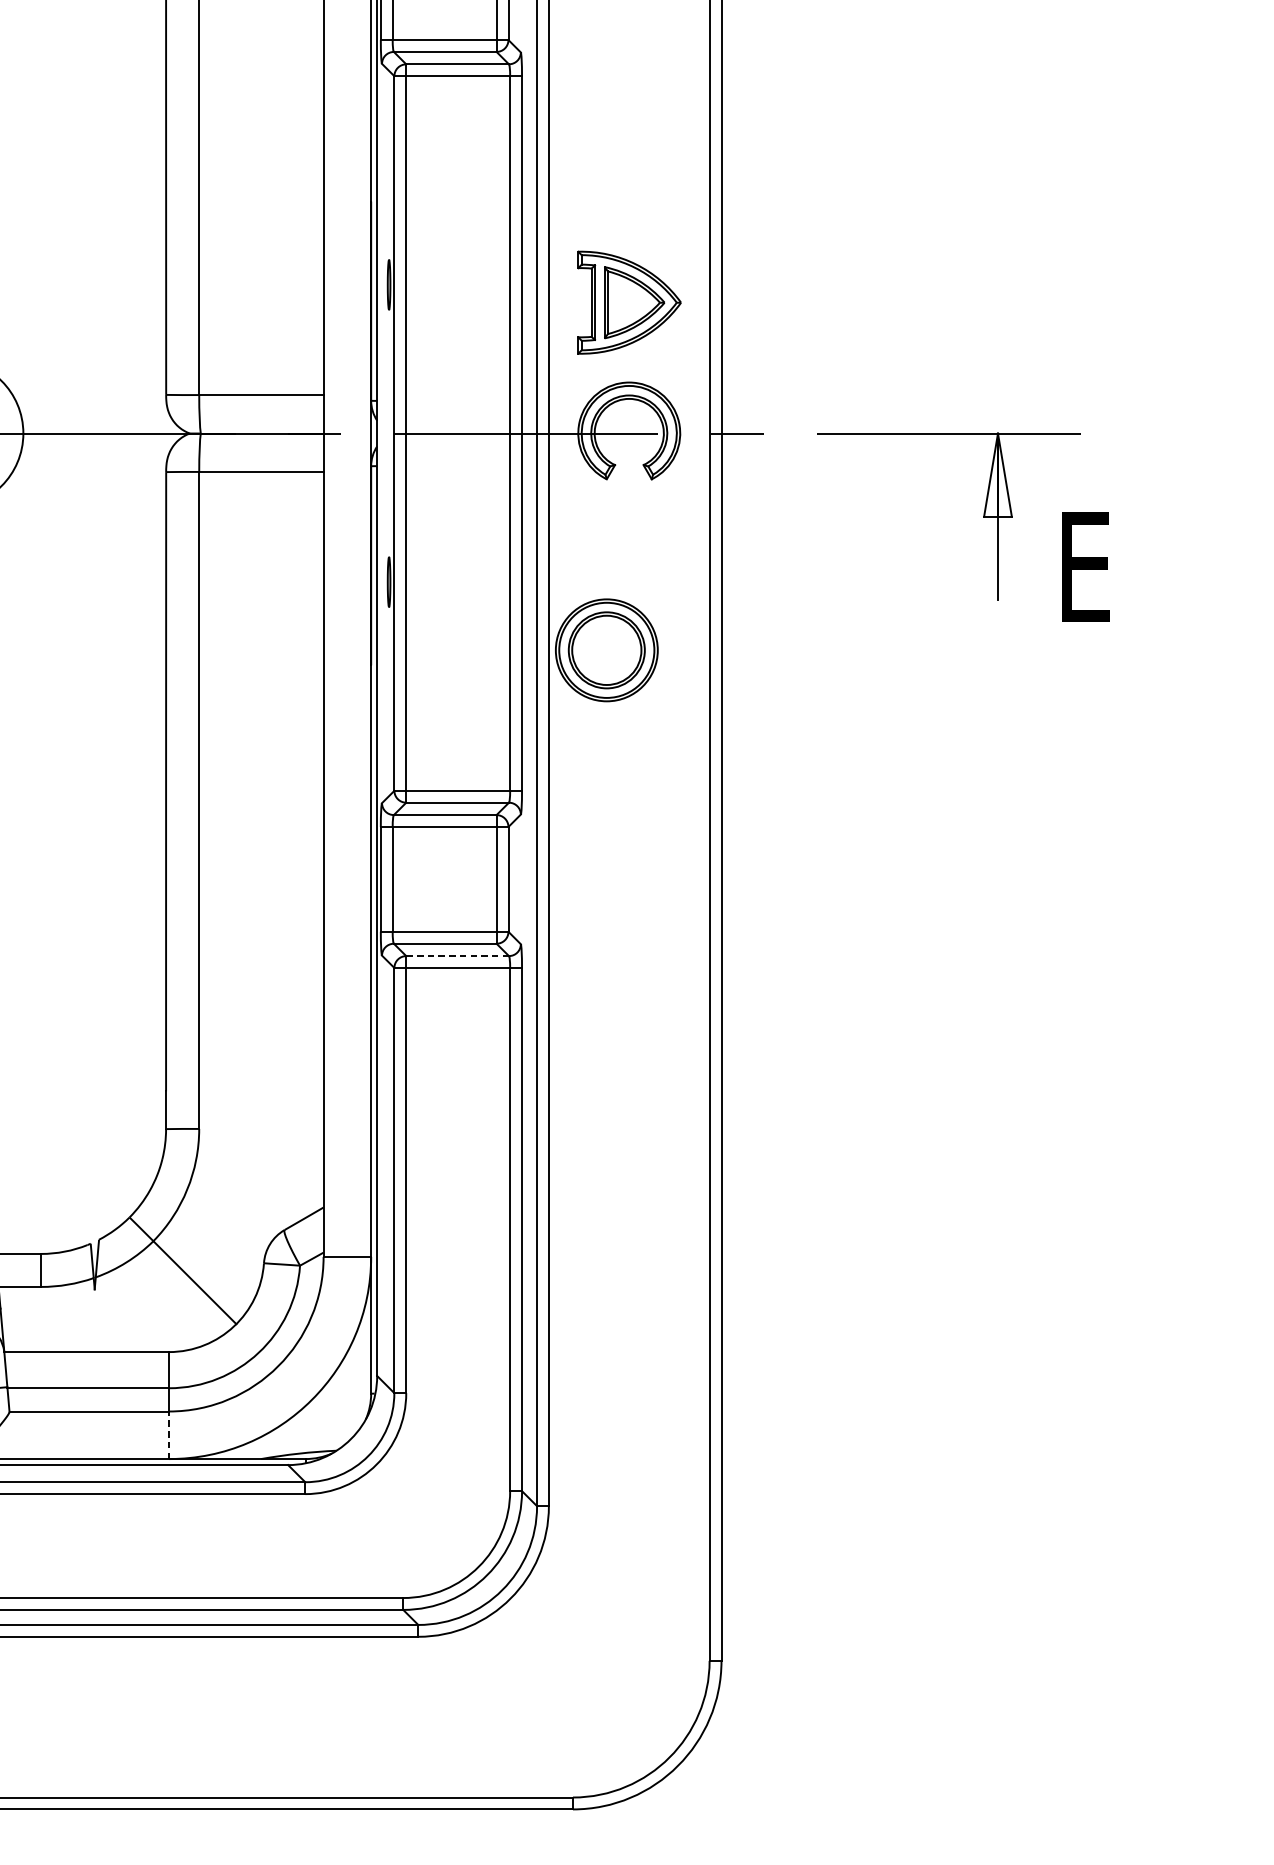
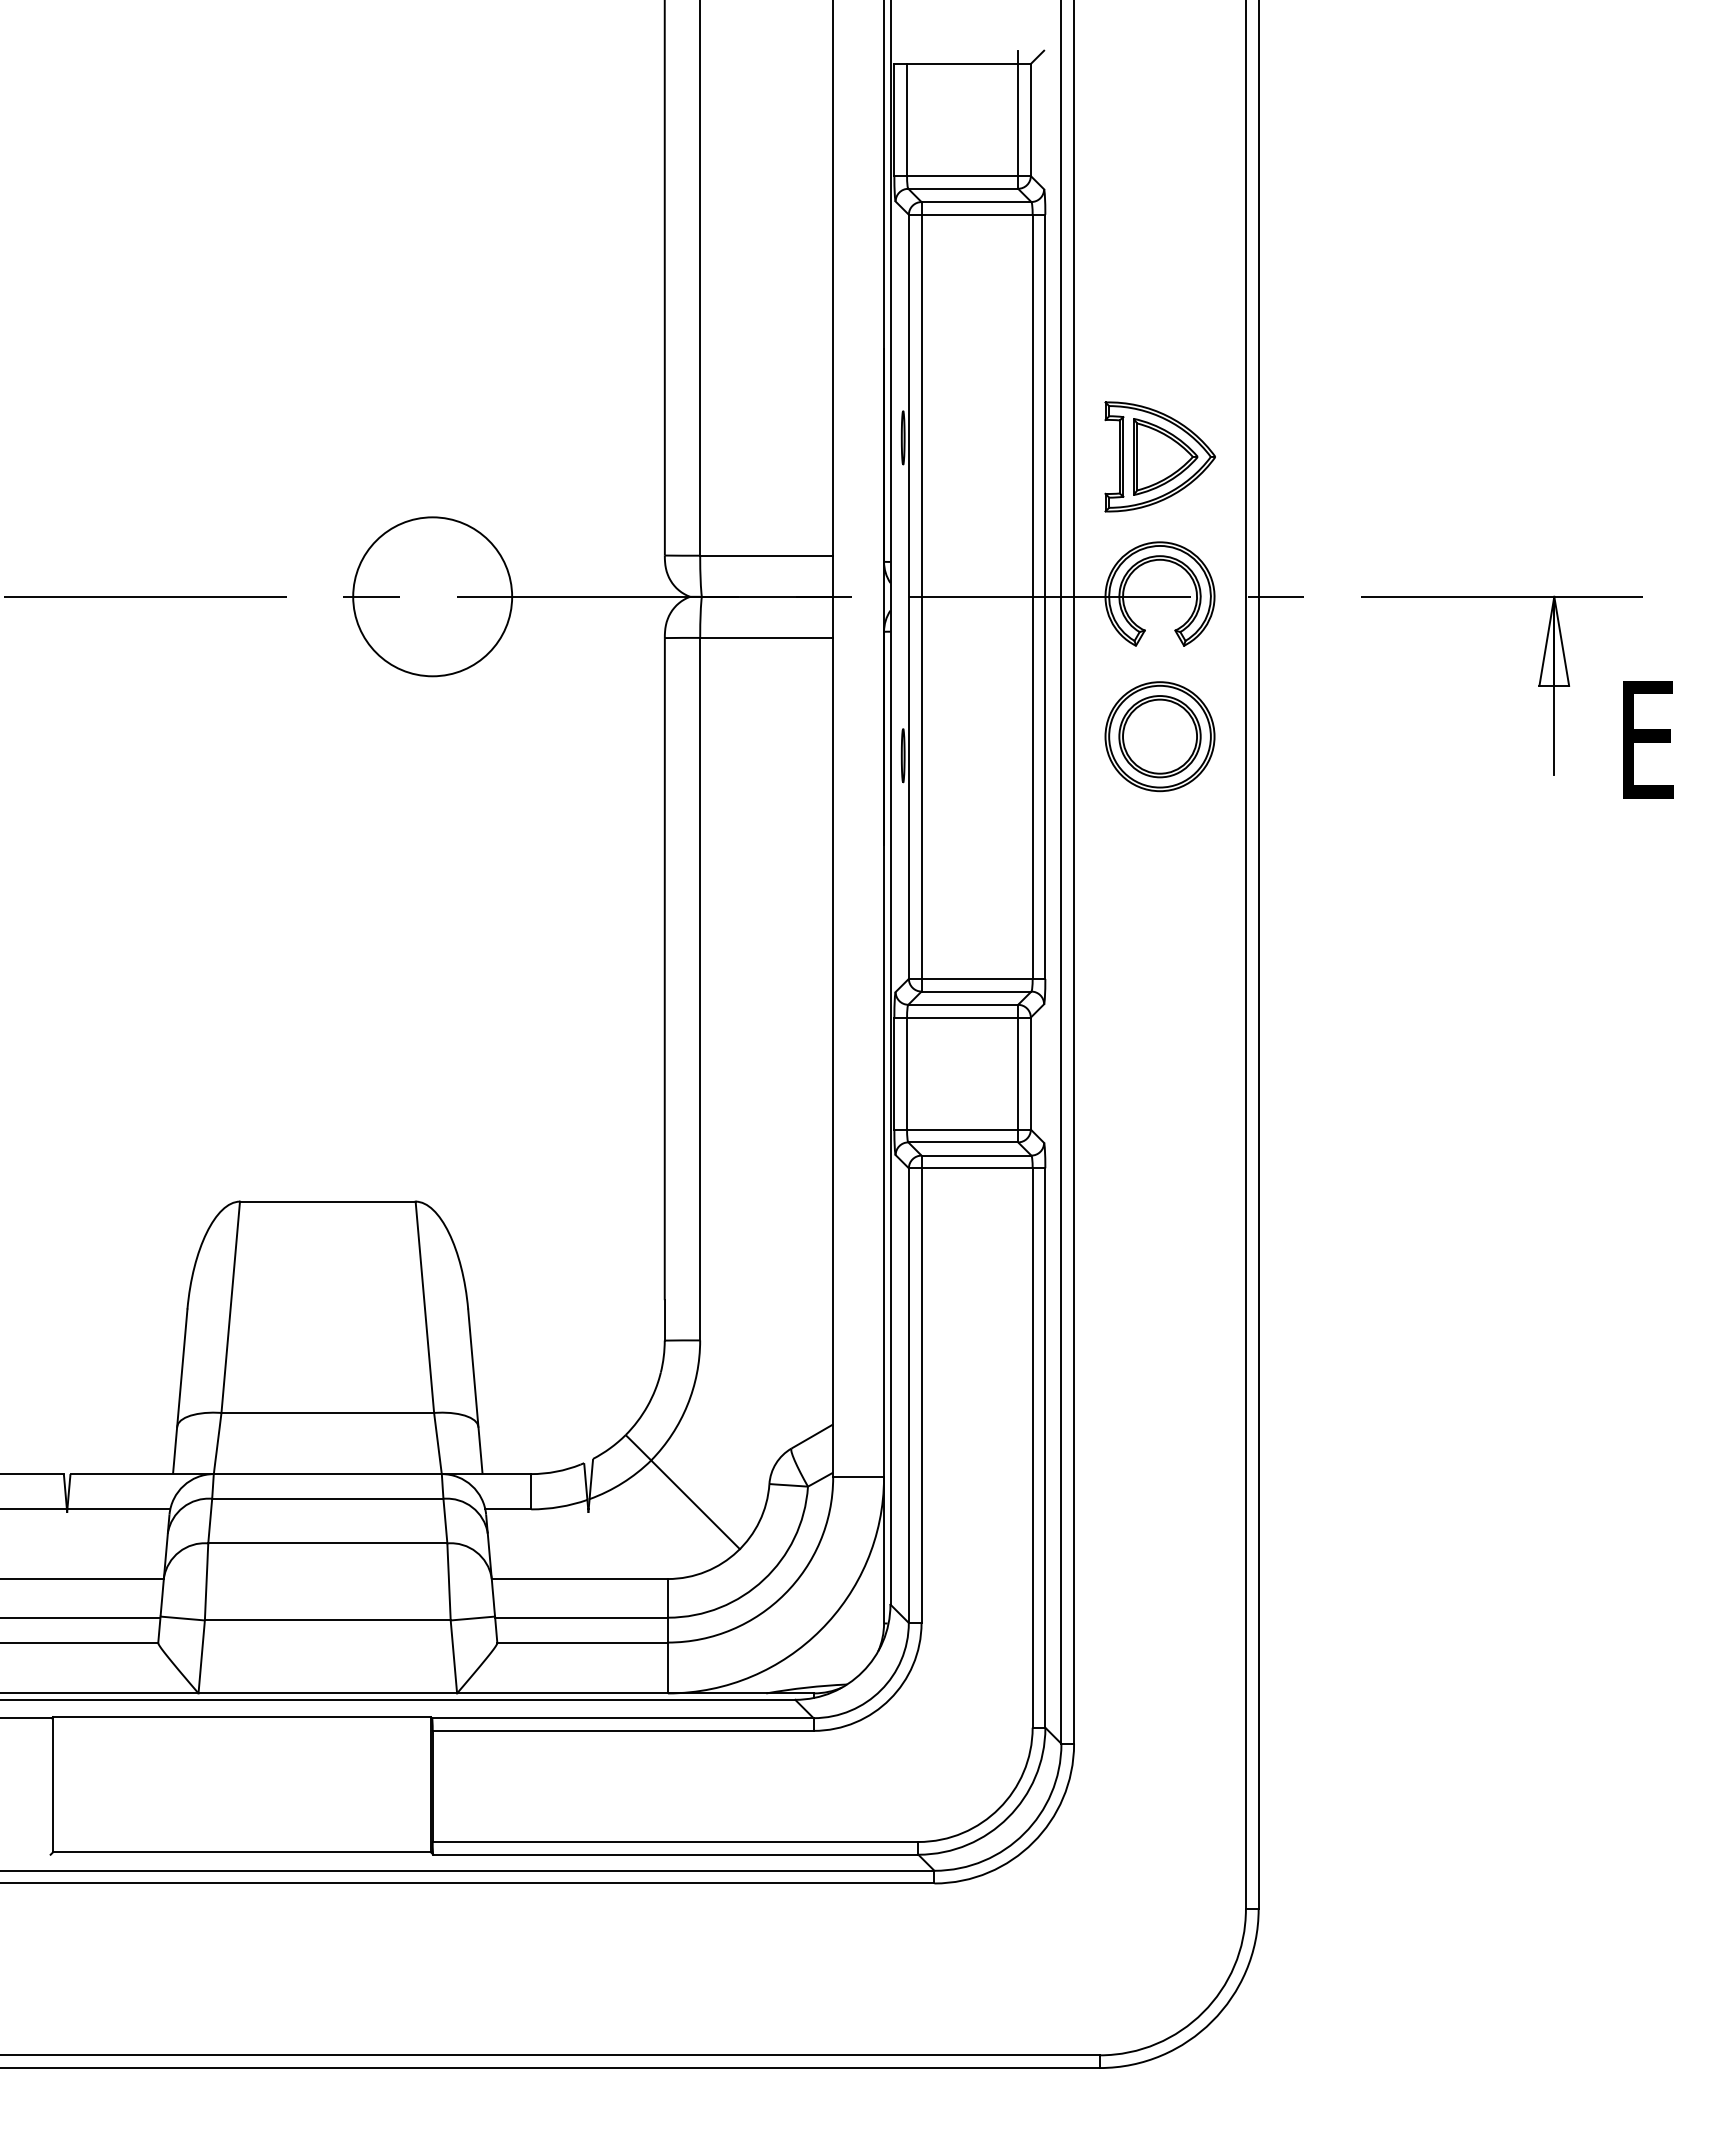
part: (606, 650) -> (1159, 736), moved
line: (457, 956) -> (976, 1155), dashed -> solid
line: (168, 1434) -> (667, 1667), dashed -> solid

